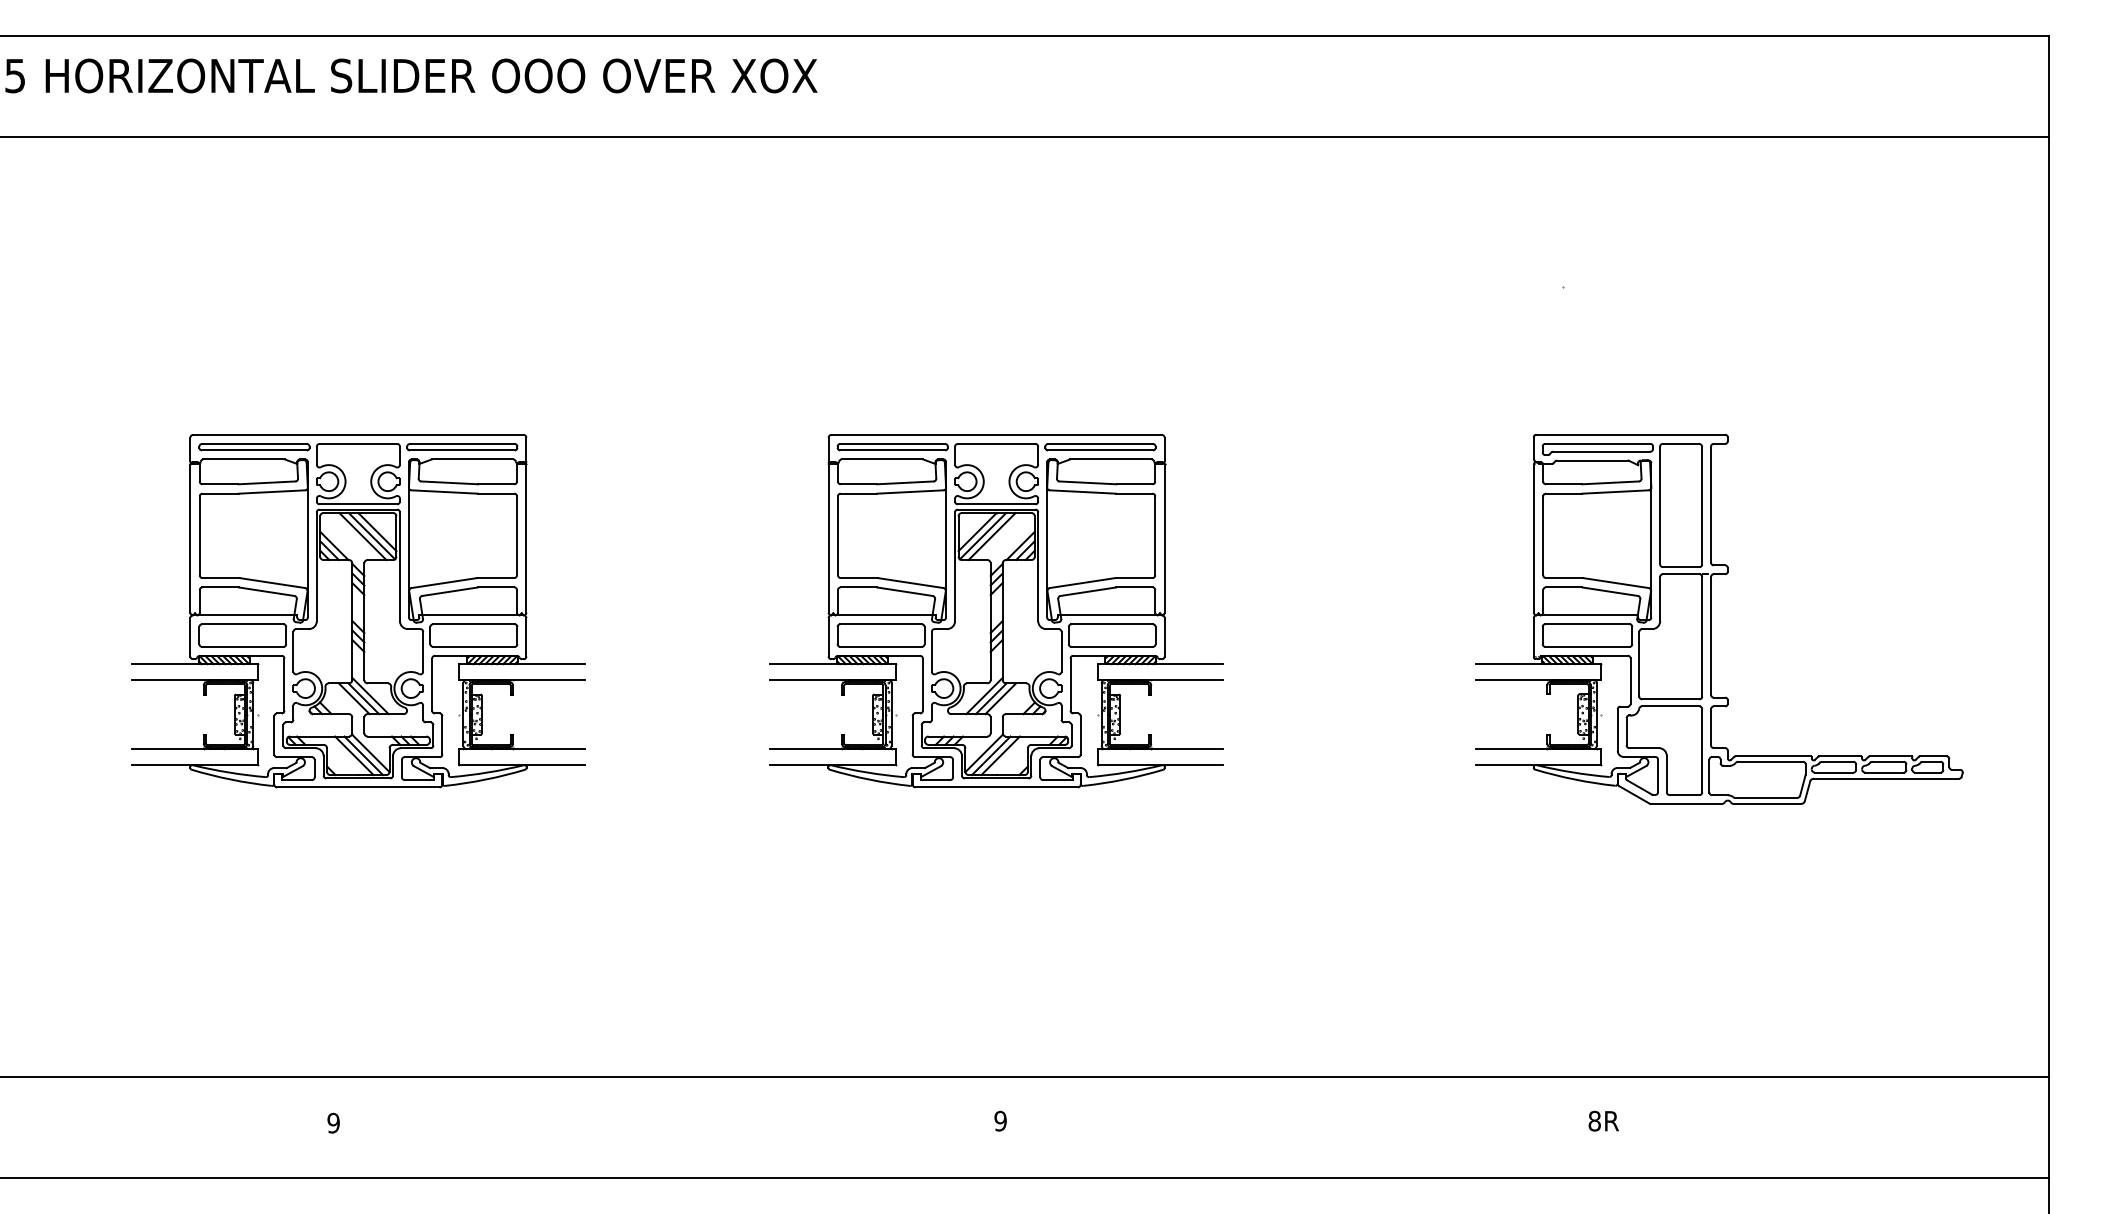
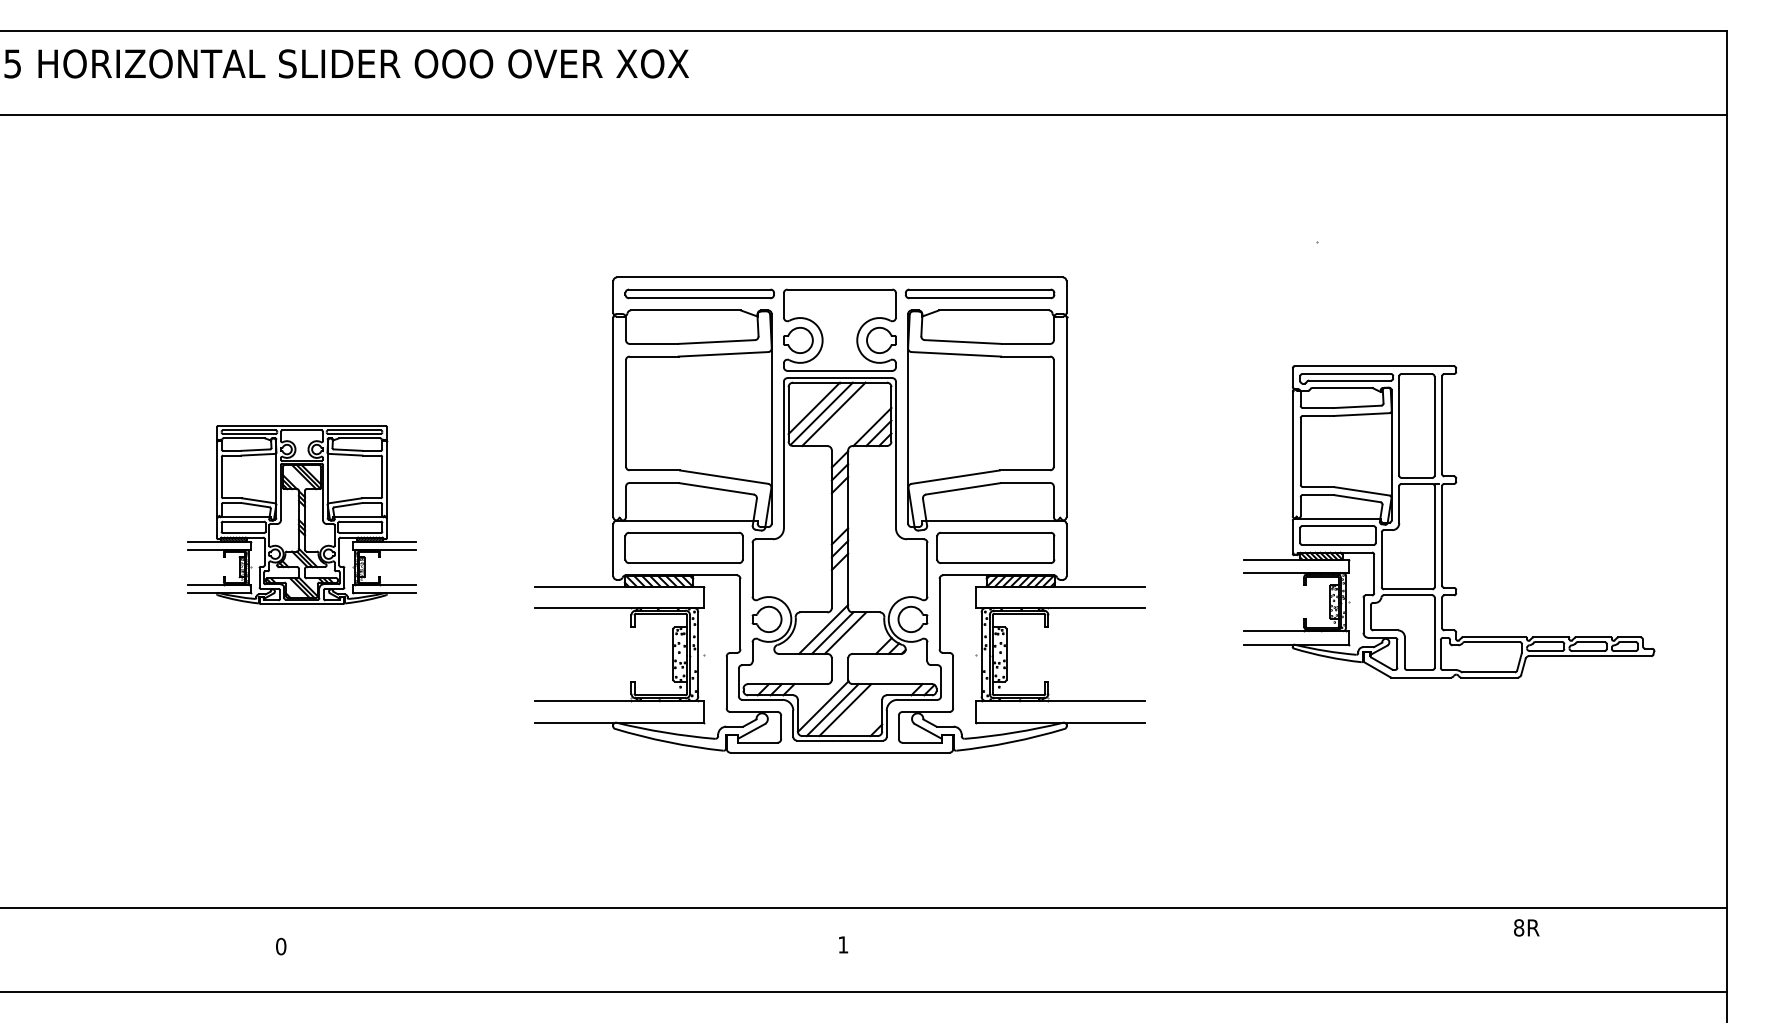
part: (357, 610) -> (301, 514), size x0.6
part: (996, 610) -> (839, 514), size x1.6
text: (1000, 1120) -> (843, 944), 9 -> 1
text: (1603, 1120) -> (1526, 927), moved
text: (334, 1123) -> (281, 946), 9 -> 0

